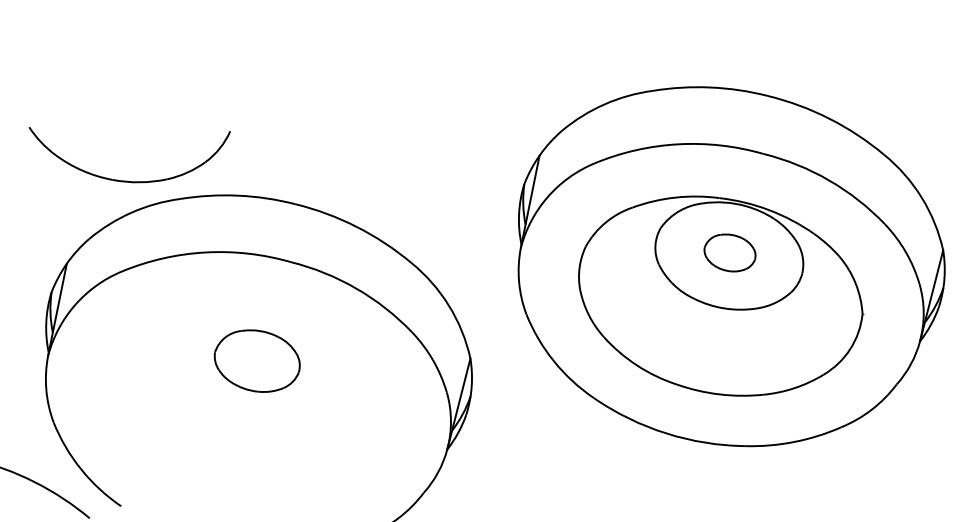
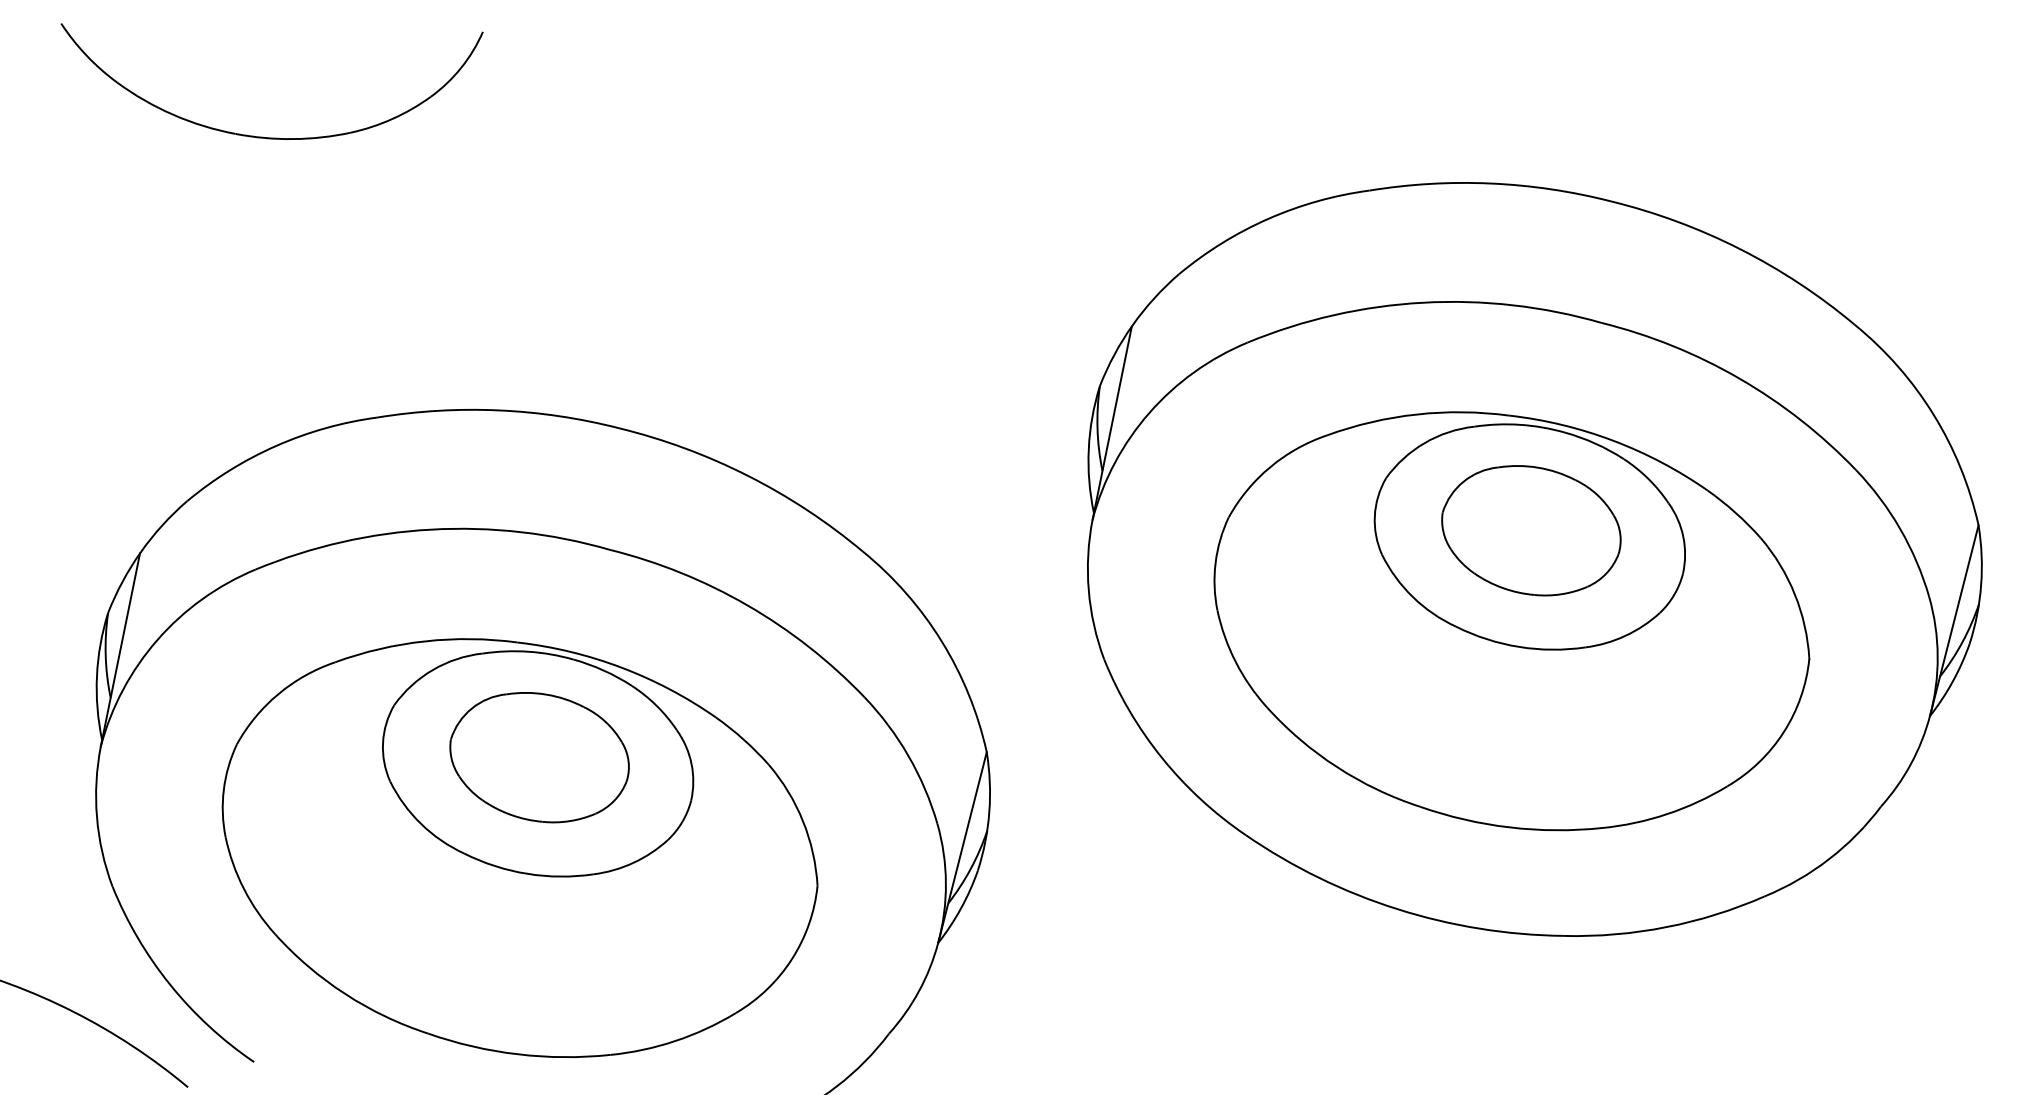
part: (127, 180) -> (267, 135), moved
part: (729, 252) -> (1530, 529), size x1.67
part: (247, 403) -> (519, 846), added

